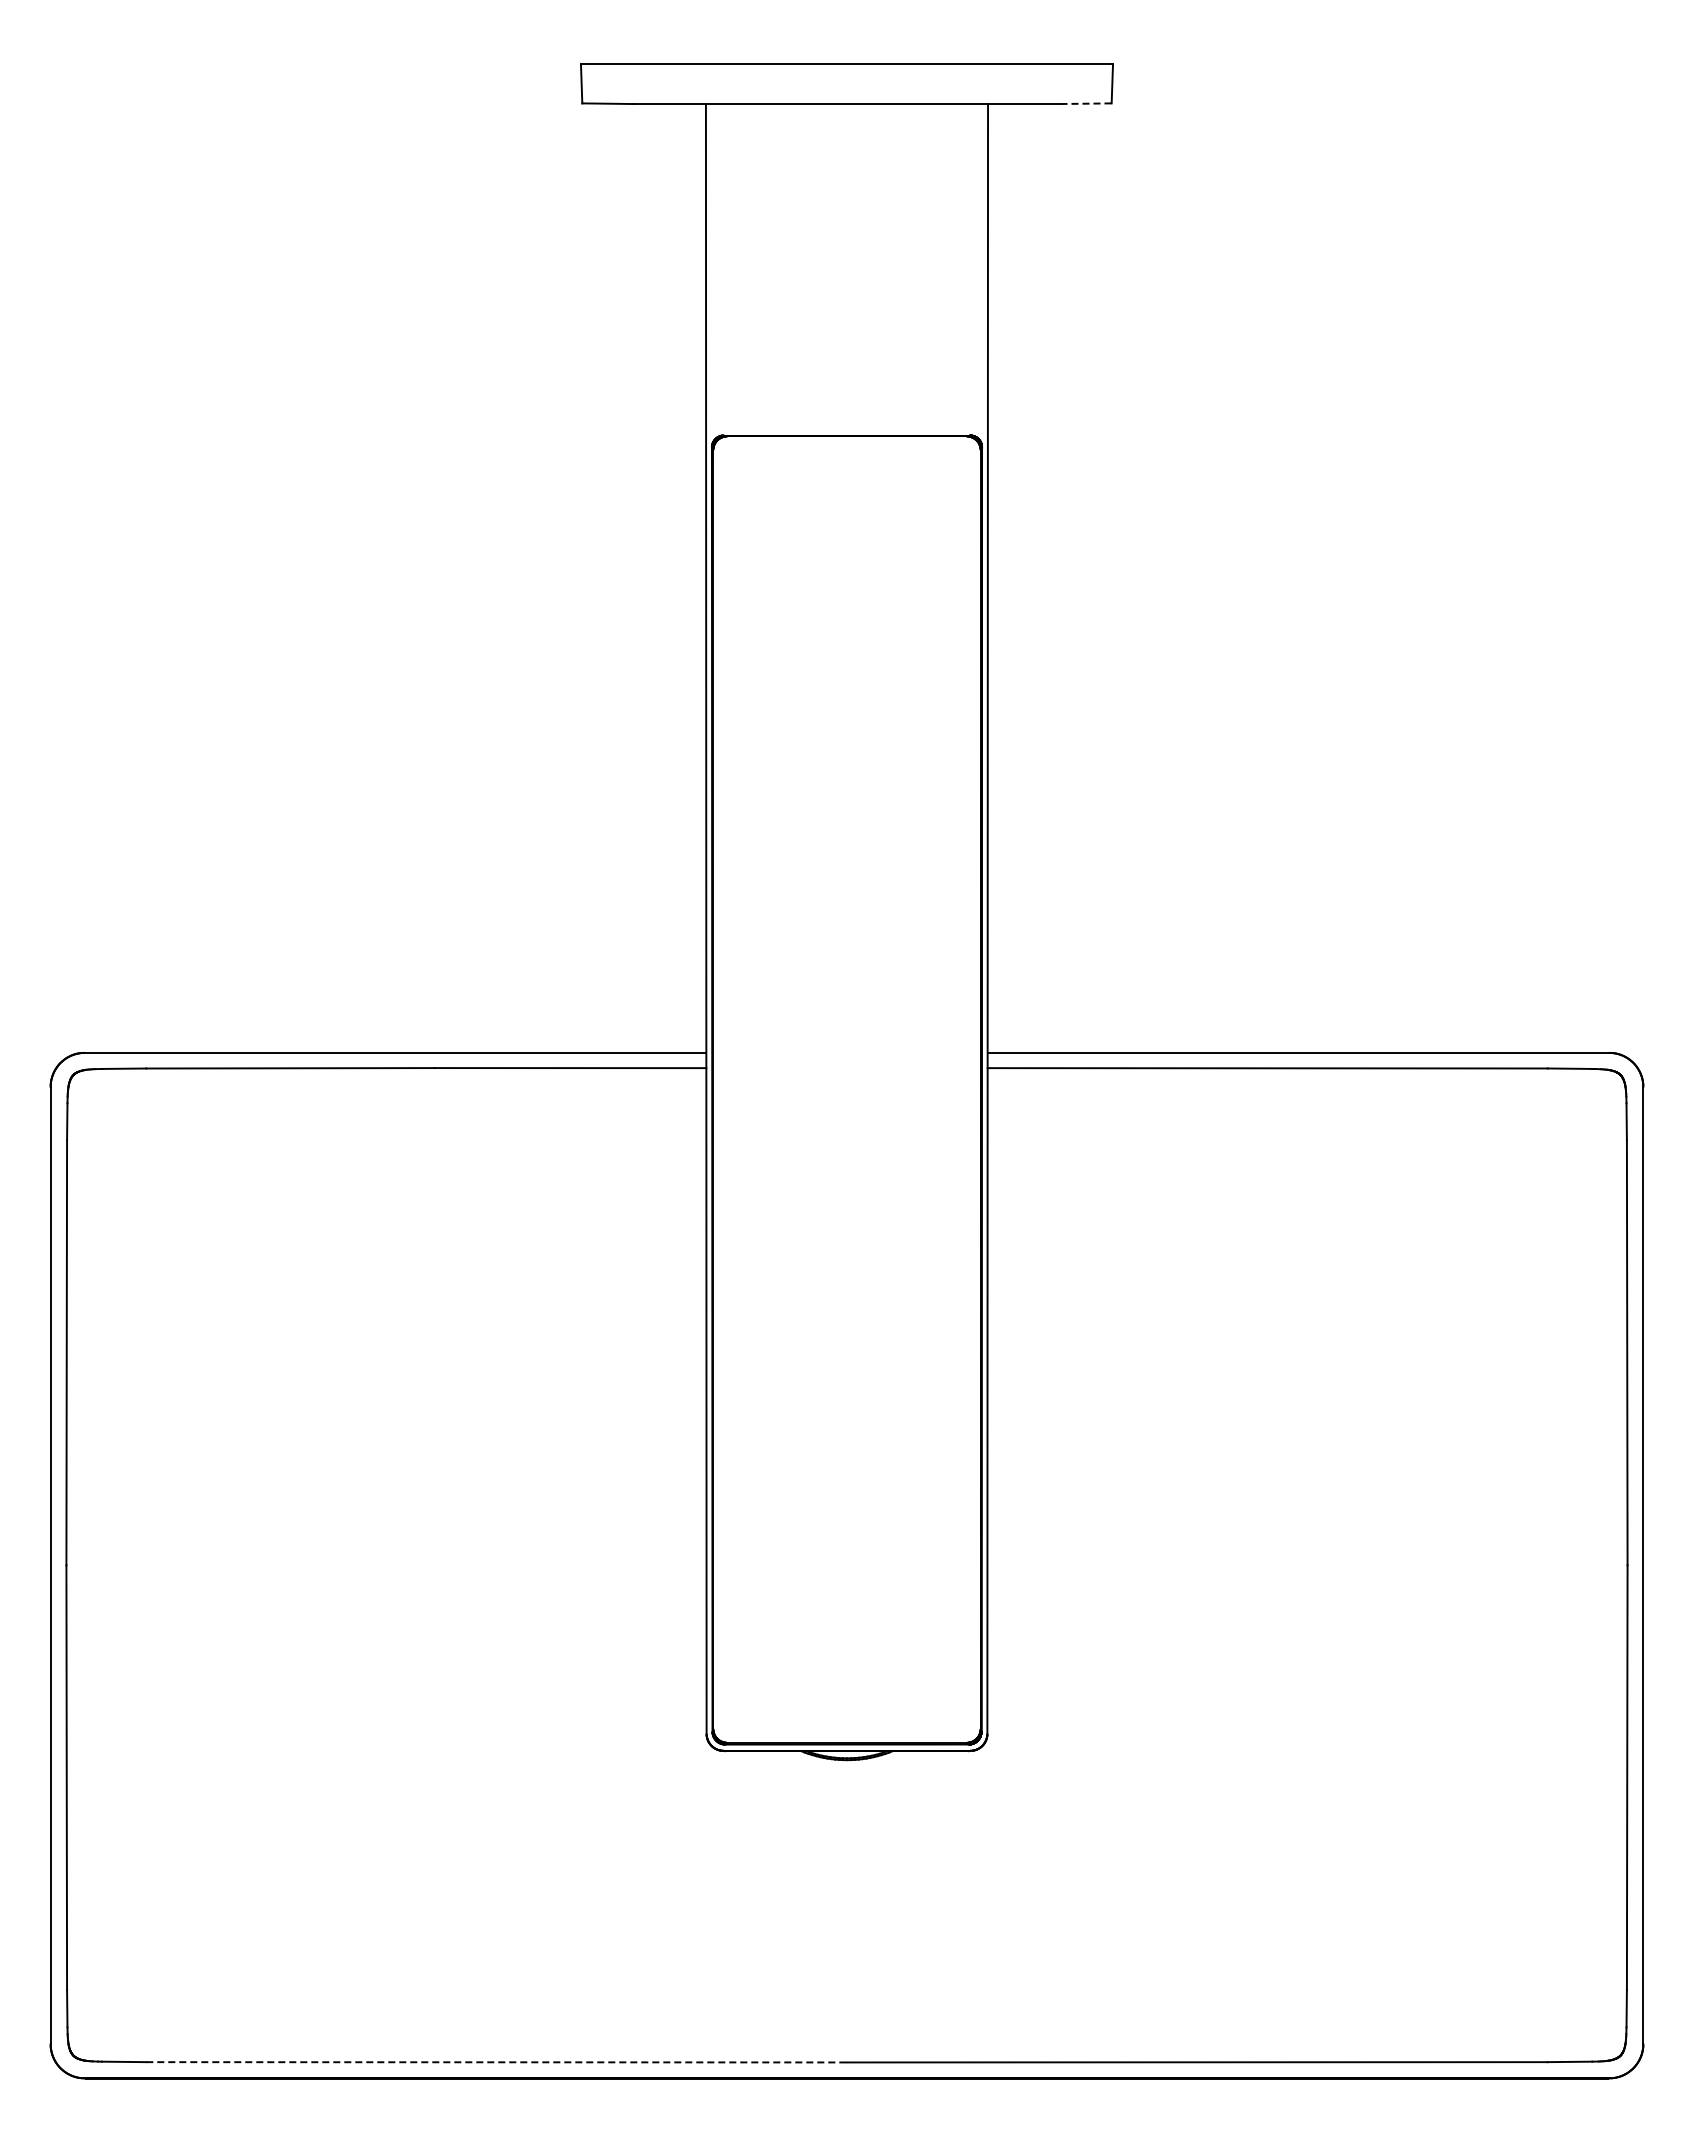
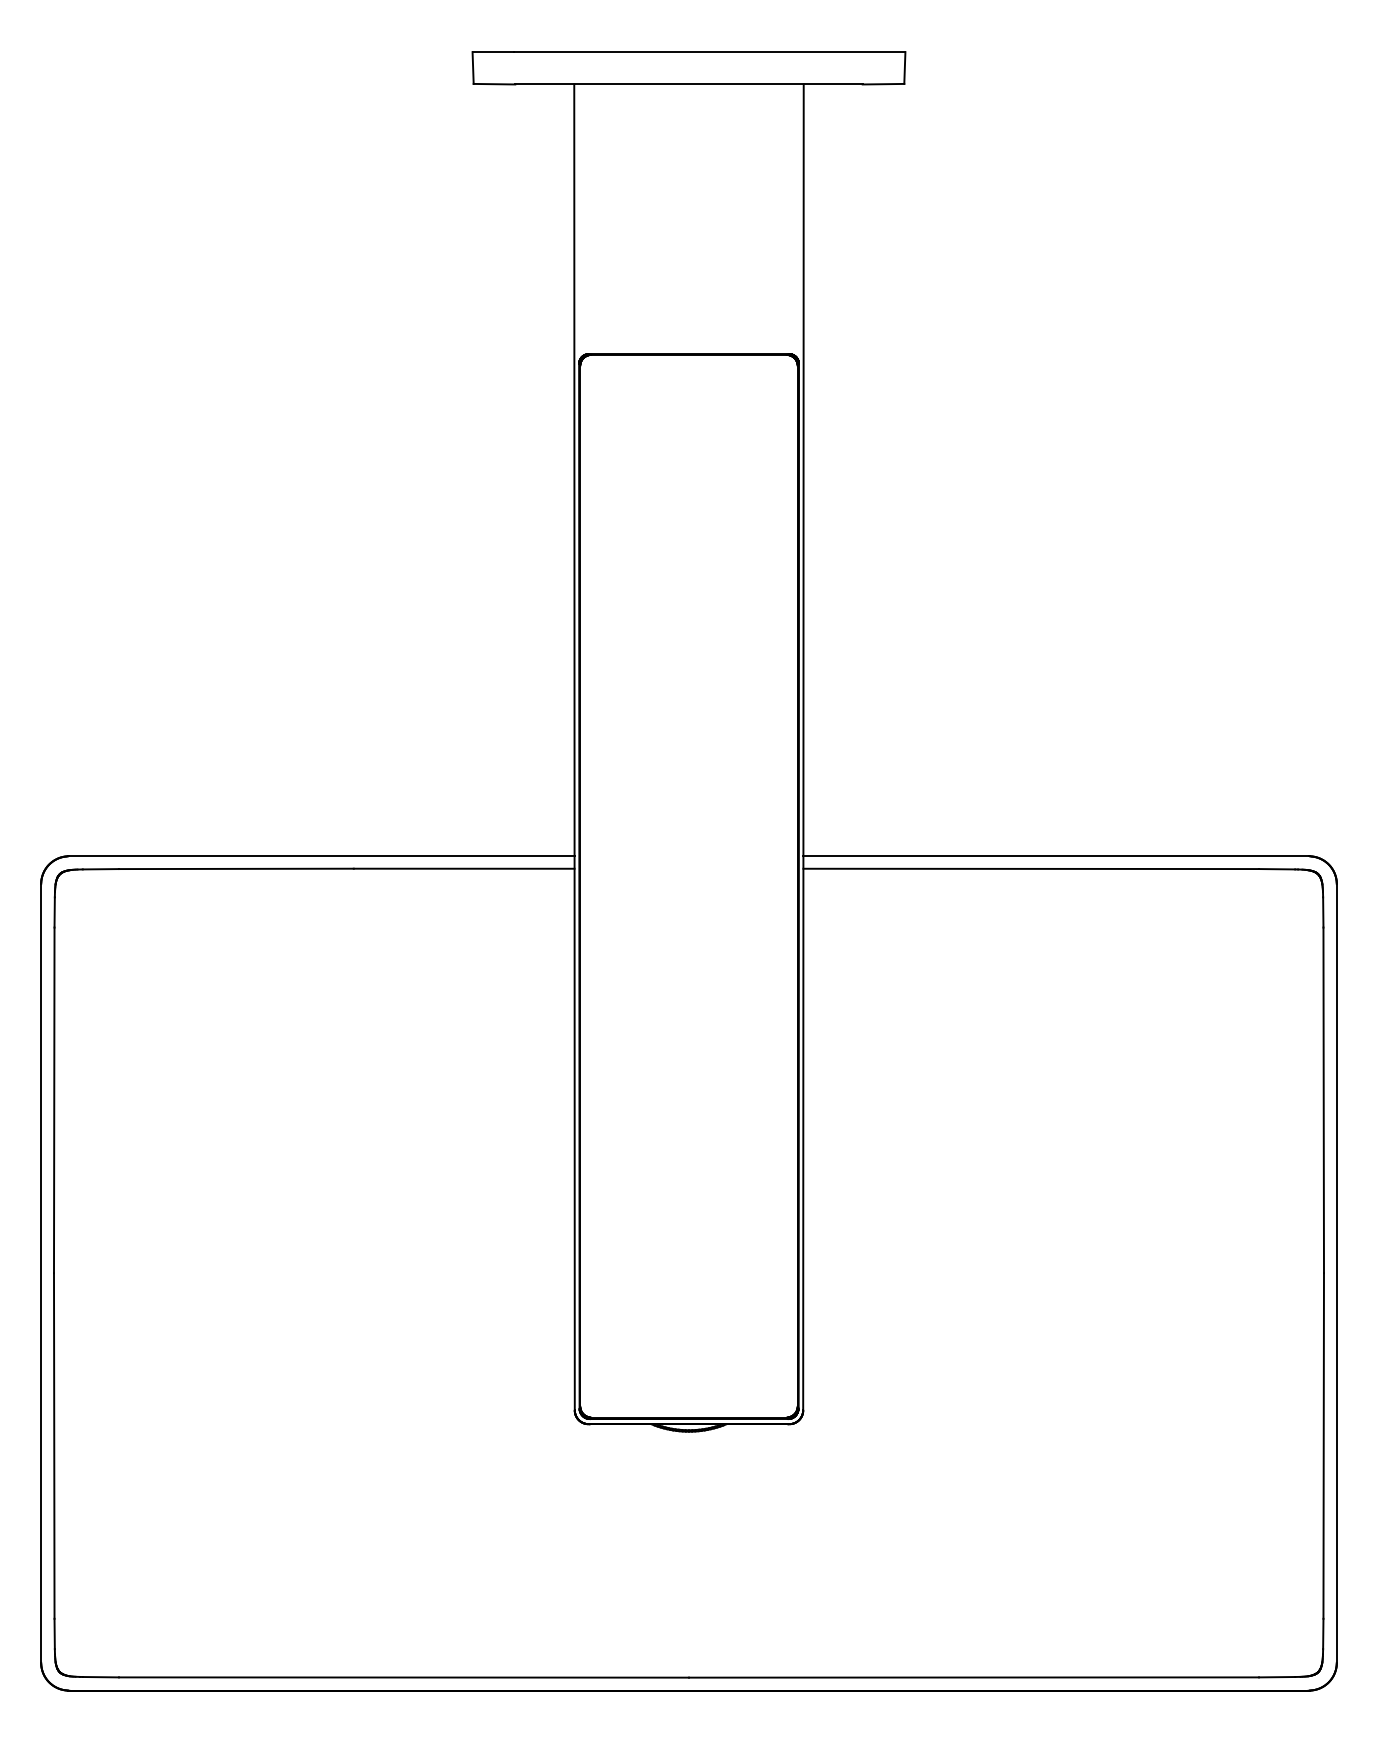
line: (1086, 103) -> (883, 84), dashed -> solid
line: (497, 2062) -> (404, 1677), dashed -> solid

